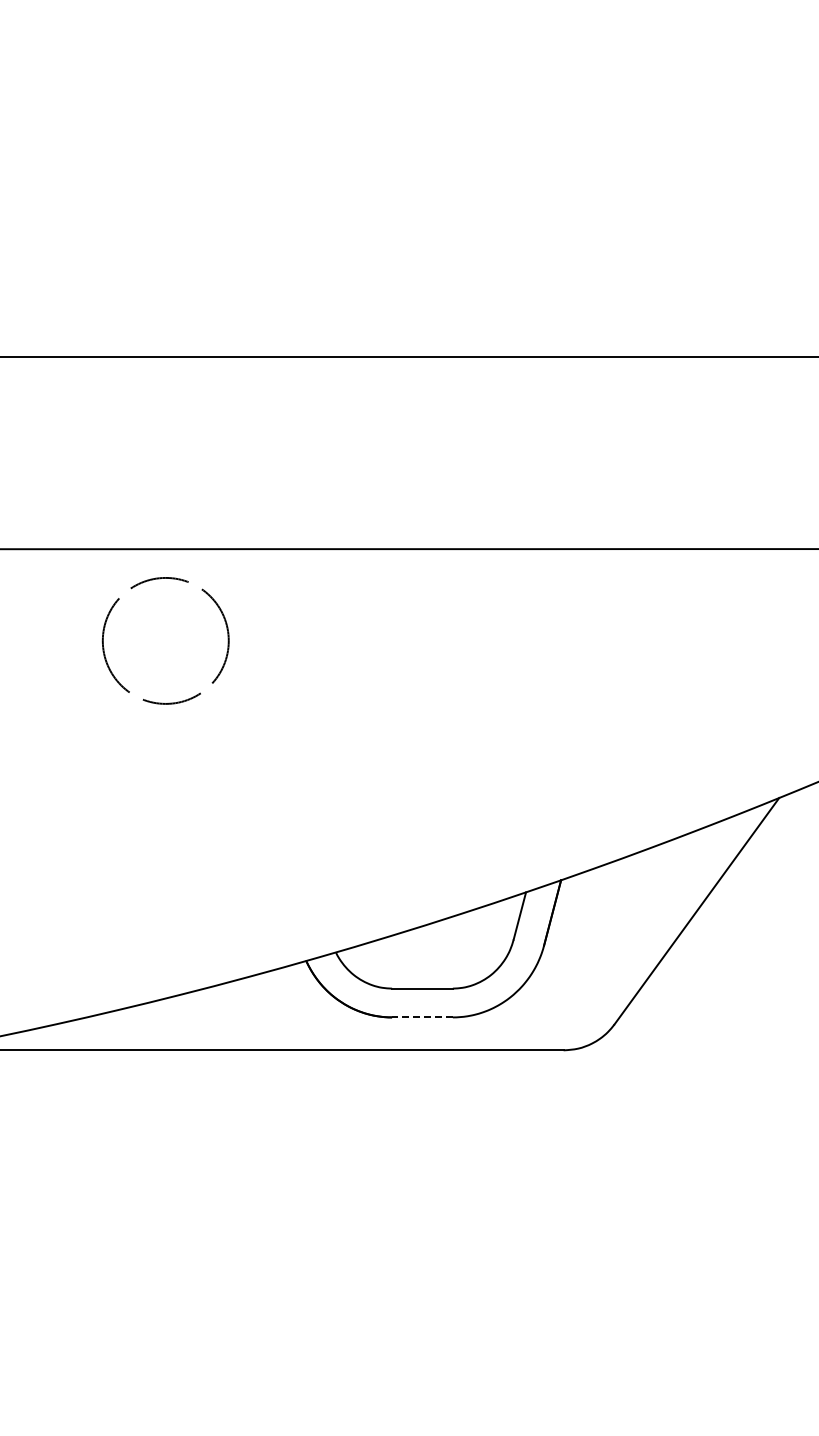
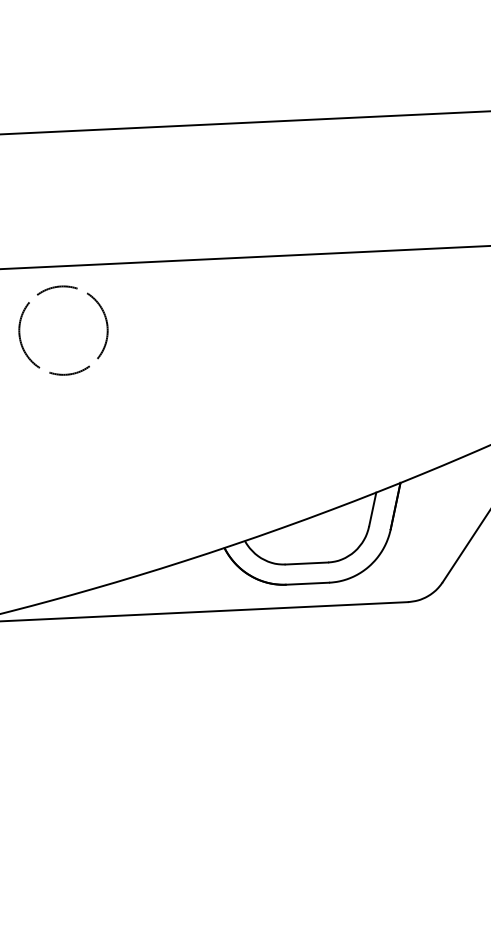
part: (153, 580) -> (52, 288), moved
line: (421, 1017) -> (307, 583), dashed -> solid

